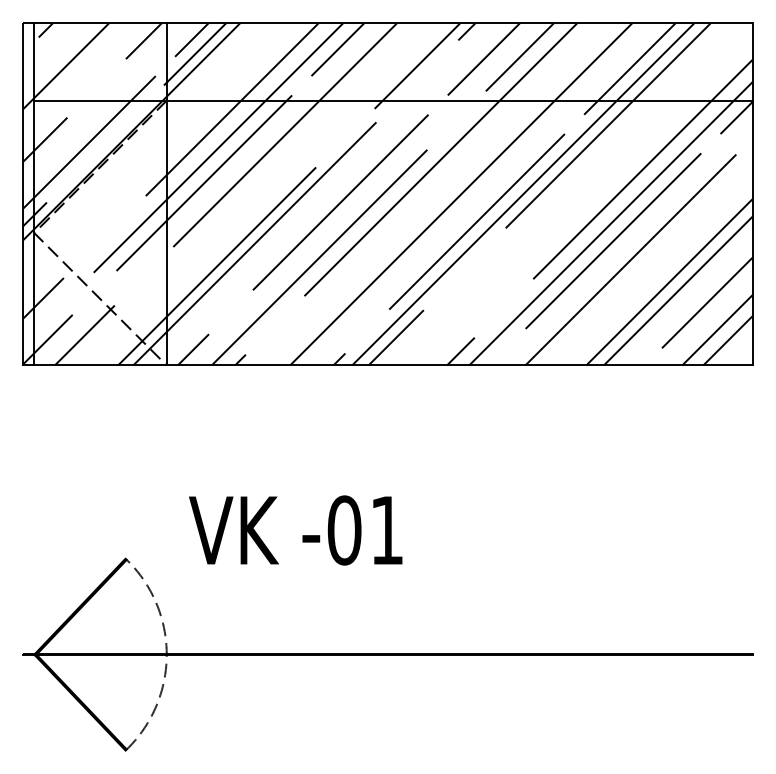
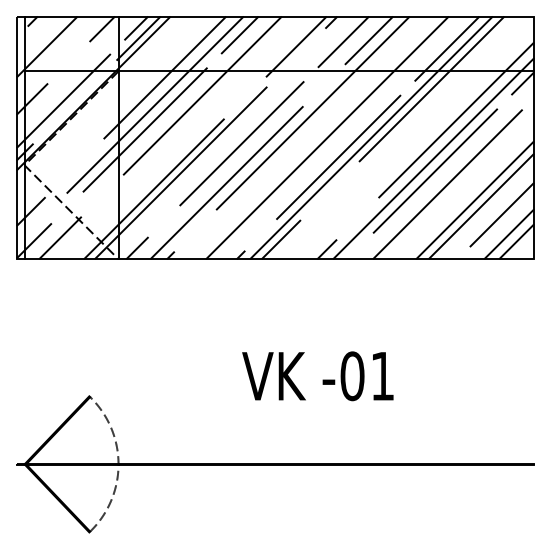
text: (295, 530) -> (317, 376), moved

